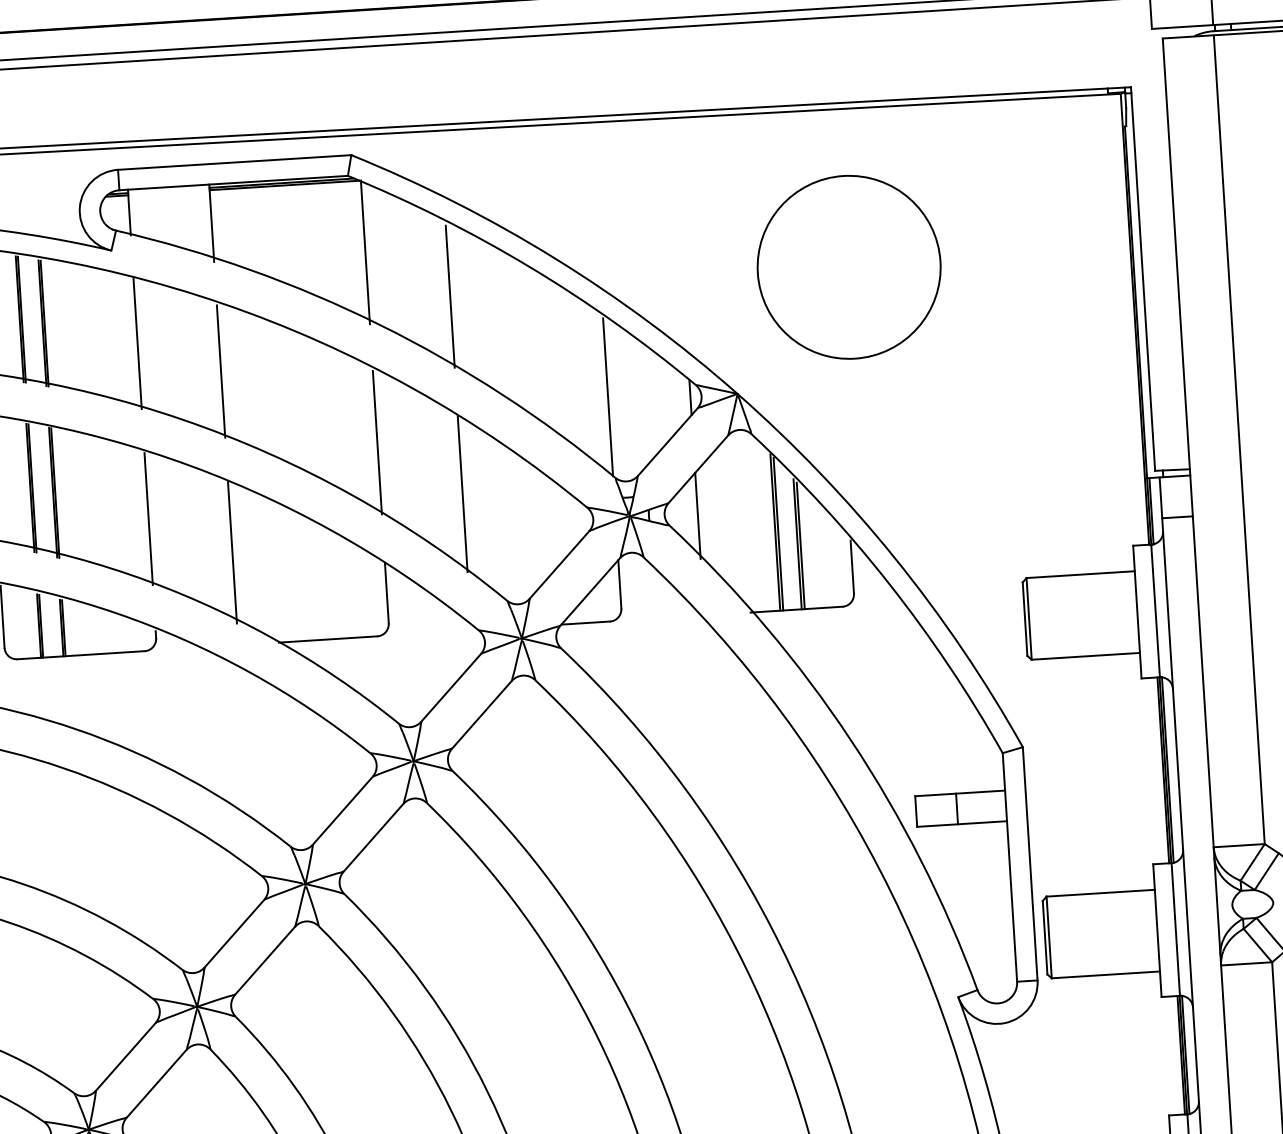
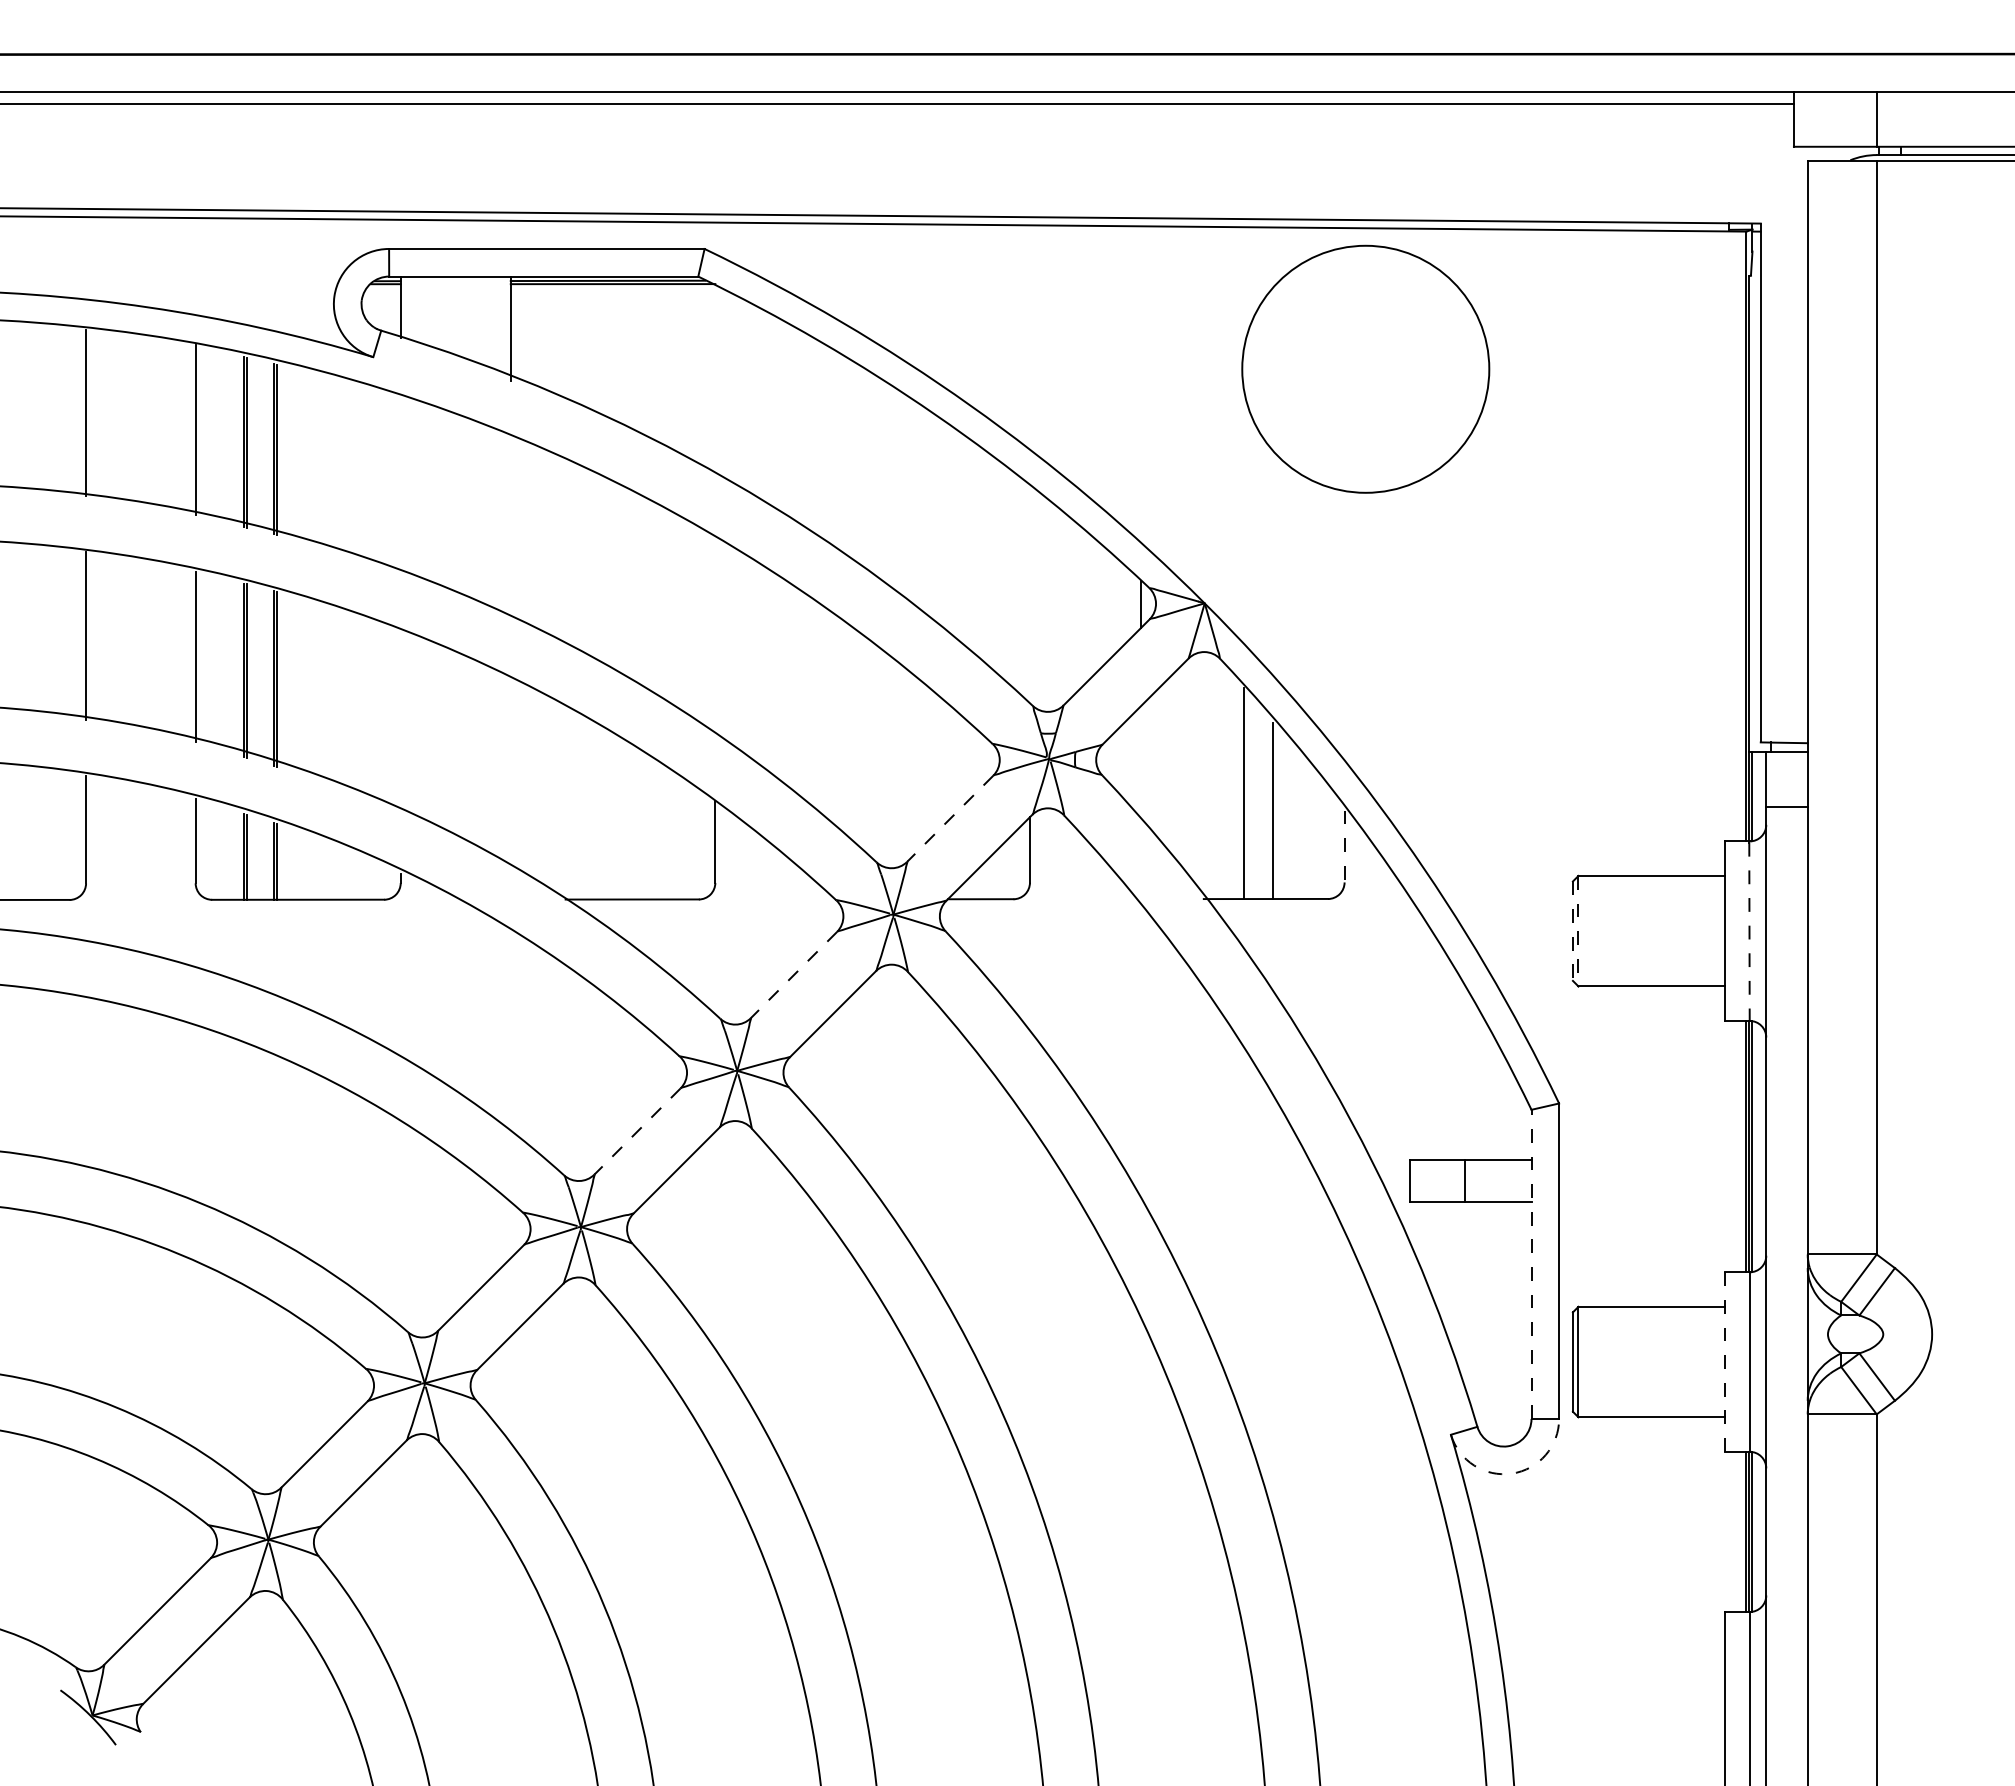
line: (365, 253) -> (715, 382), removed
circle: (848, 266) -> (1365, 368), moved
line: (449, 297) -> (825, 448), removed
line: (137, 342) -> (400, 483), removed
line: (220, 370) -> (510, 528), removed
line: (607, 396) -> (1029, 596), removed
line: (377, 442) -> (715, 638), removed
line: (462, 493) -> (825, 714), removed
line: (697, 516) -> (1140, 764), removed
line: (148, 518) -> (400, 721), removed
line: (778, 533) -> (1247, 795), removed
line: (800, 545) -> (1276, 813), removed
line: (232, 552) -> (510, 774), removed
line: (559, 564) -> (950, 818), solid -> dashed
line: (852, 567) -> (1344, 846), solid -> dashed
line: (1155, 611) -> (1749, 932), solid -> dashed
line: (1024, 619) -> (1572, 931), solid -> dashed
line: (1029, 619) -> (1578, 931), solid -> dashed
line: (450, 688) -> (793, 975), solid -> dashed
line: (342, 810) -> (637, 1131), solid -> dashed
line: (1009, 867) -> (1531, 1264), solid -> dashed
line: (1157, 931) -> (1724, 1362), solid -> dashed
arc: (1004, 1022) -> (1511, 1473), solid -> dashed

